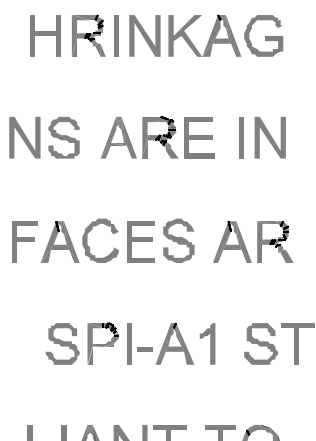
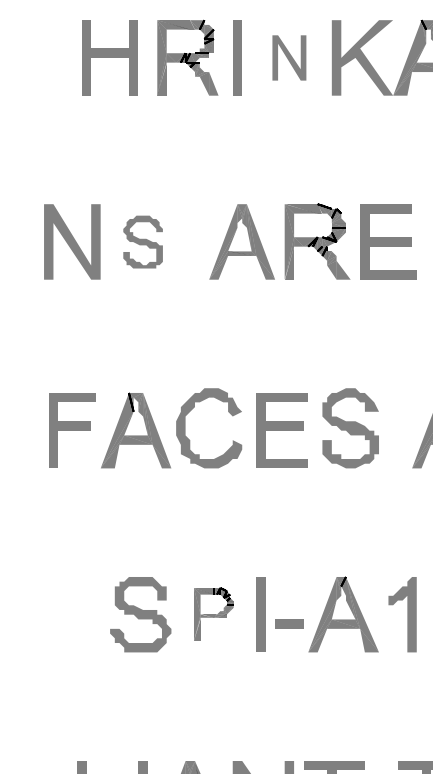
part: (144, 35) -> (288, 57), size x0.6
part: (63, 137) -> (142, 241), size x0.7
part: (102, 343) -> (212, 613), size x0.7

